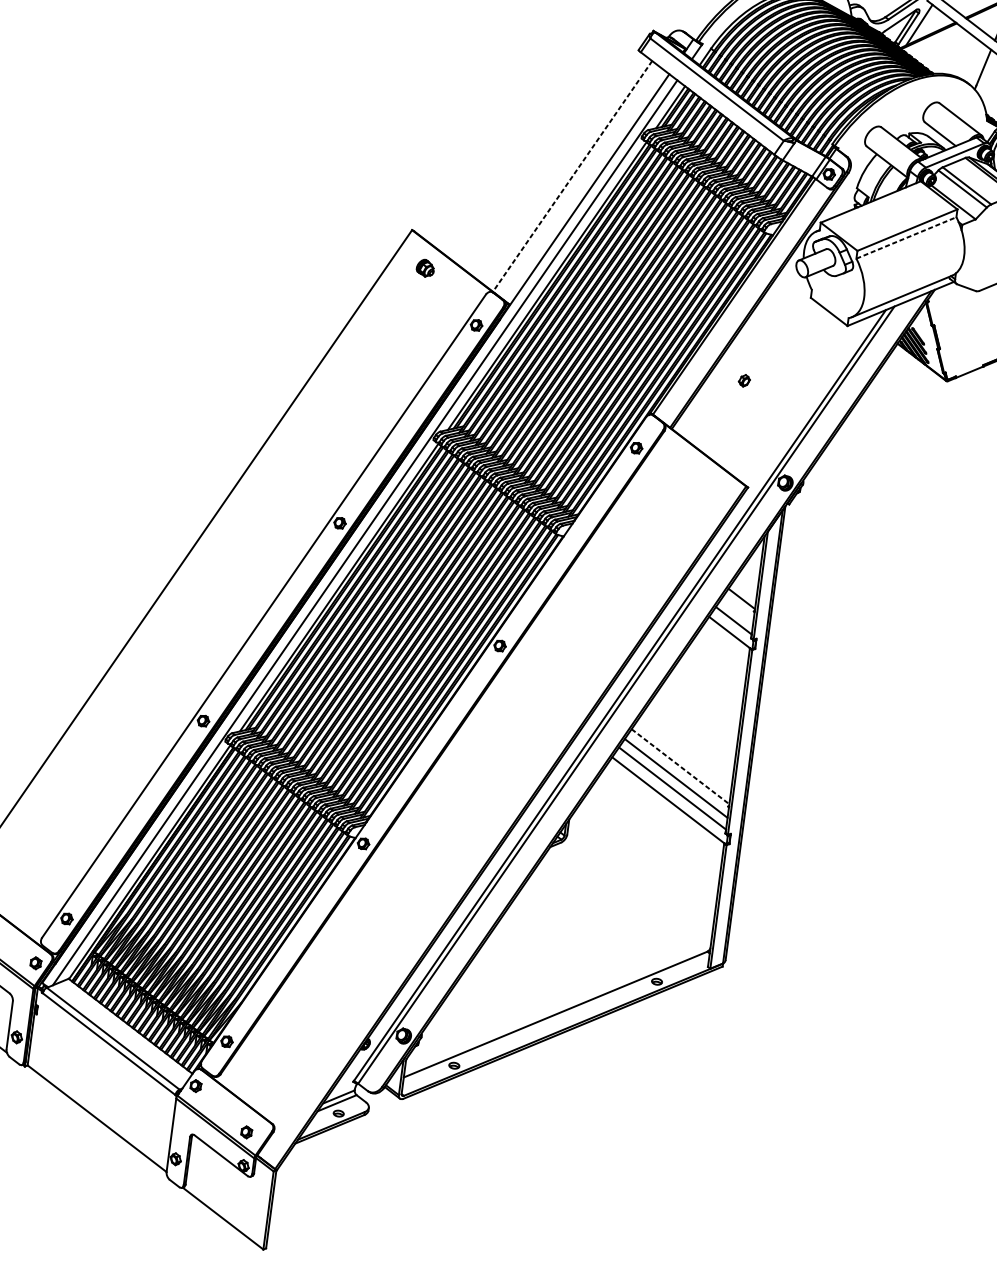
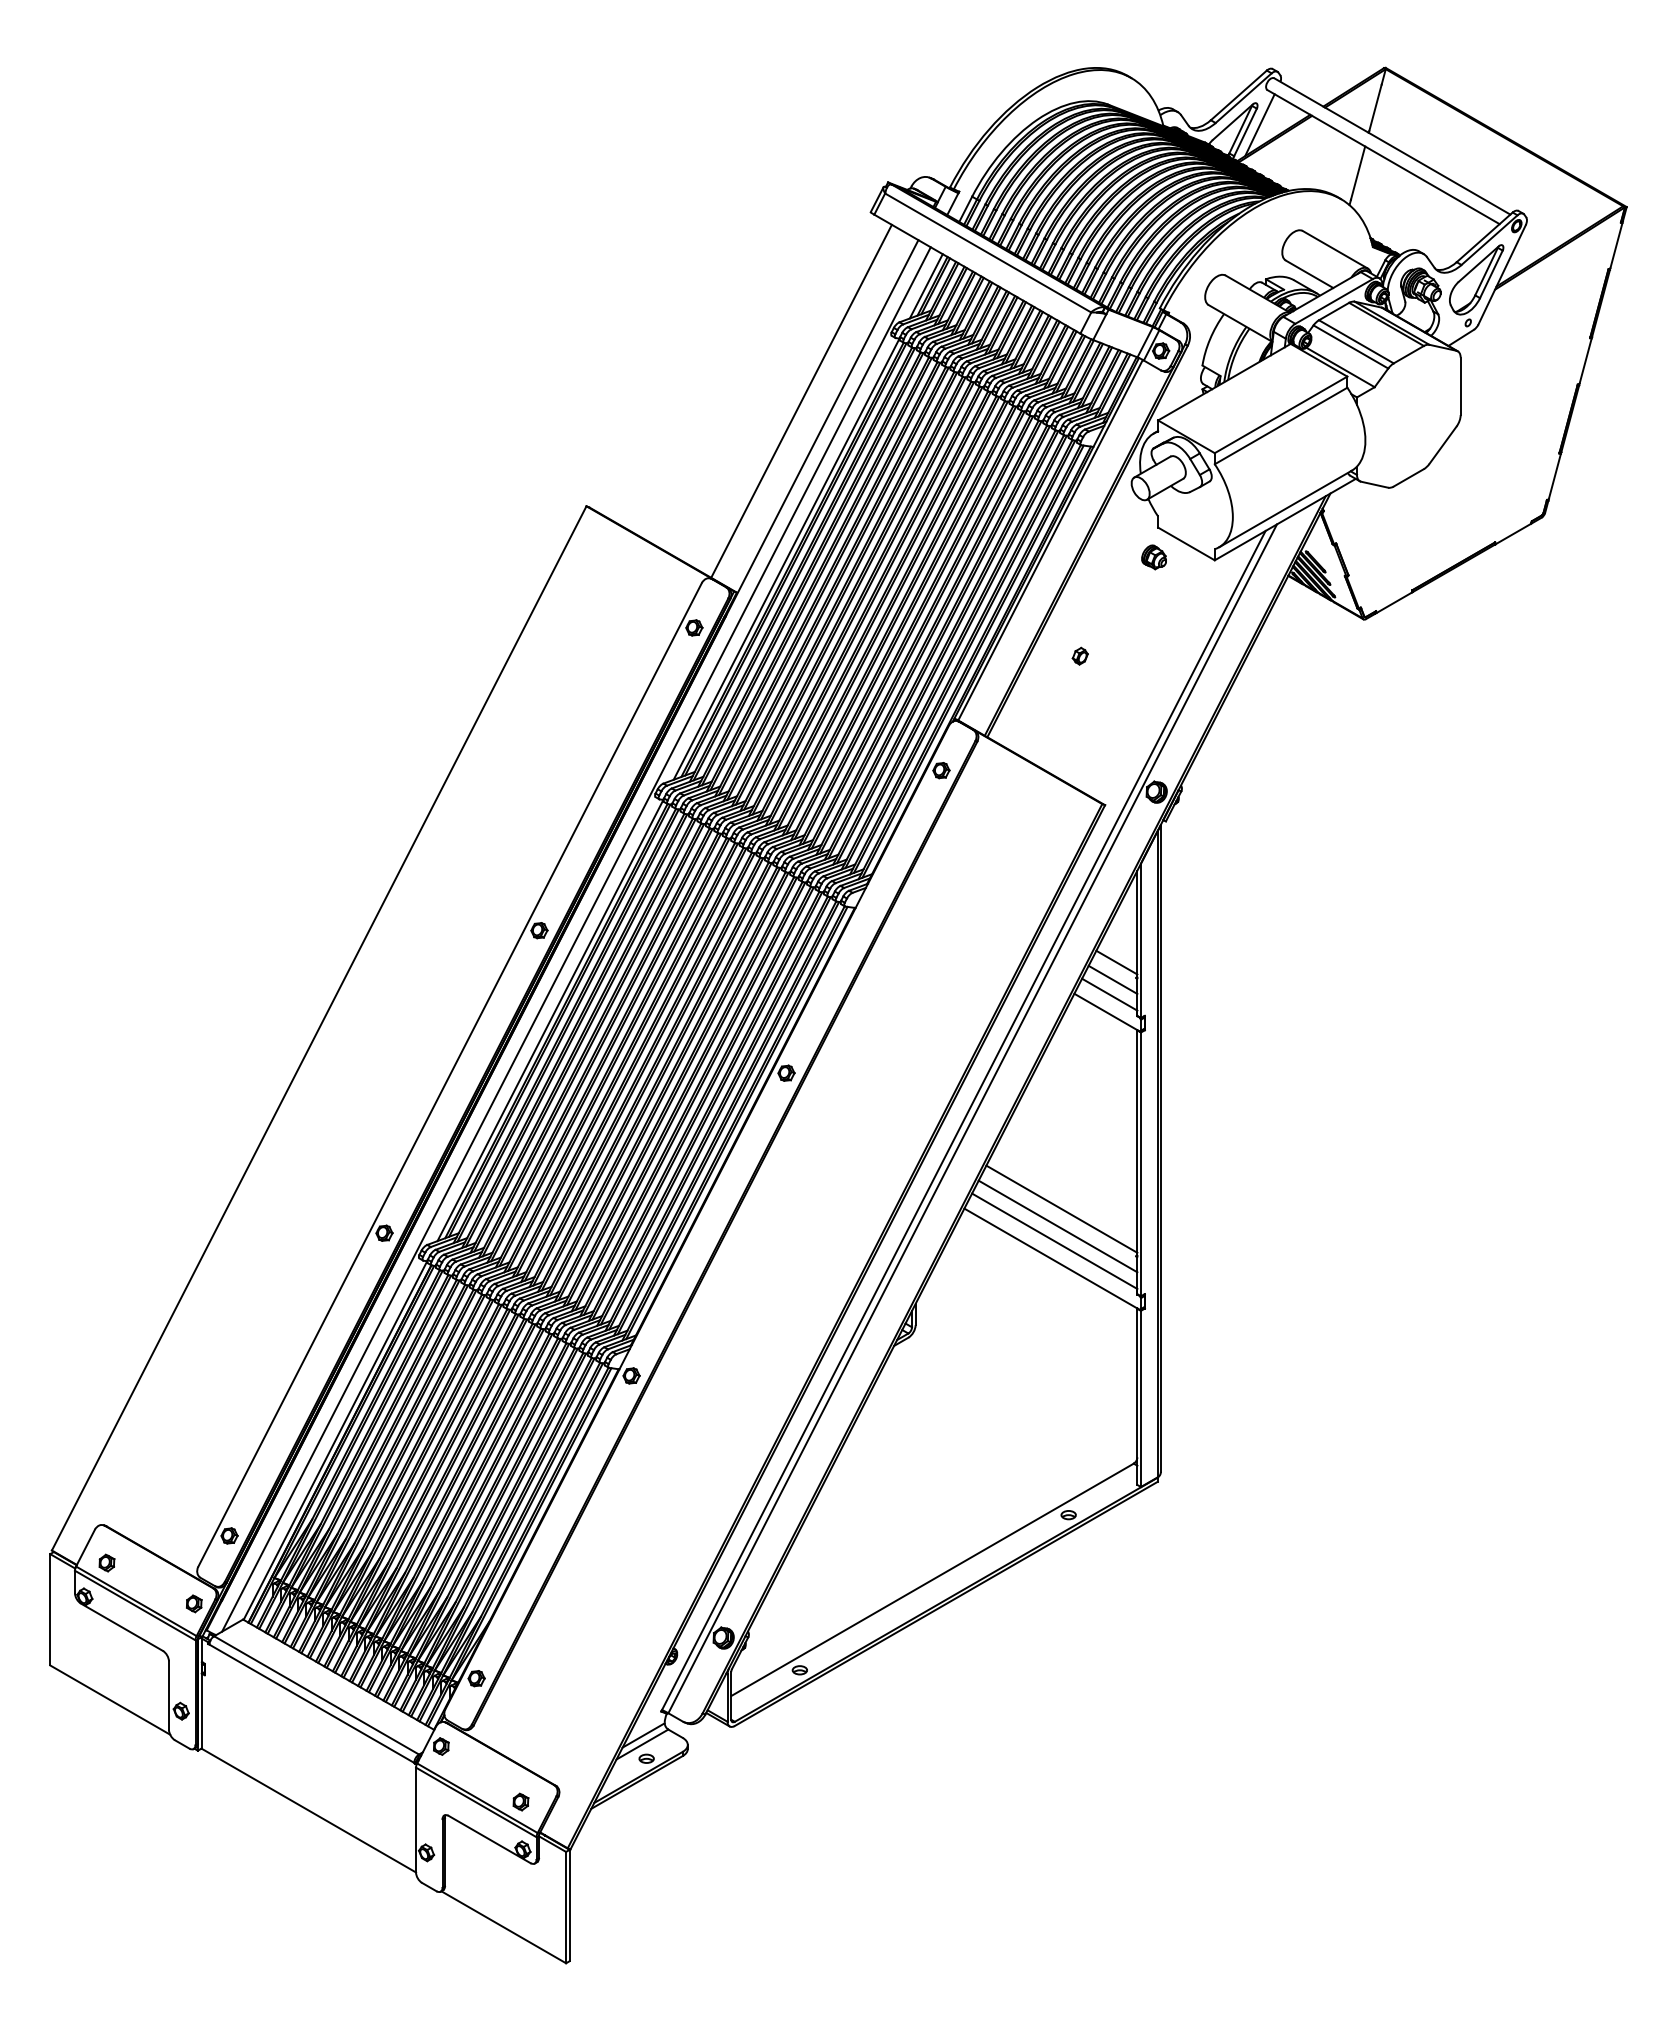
line: (572, 176) -> (801, 401), dashed -> solid
line: (906, 238) -> (1281, 426), dashed -> solid
part: (424, 268) -> (1153, 557), moved
line: (737, 610) -> (1112, 979), added
line: (680, 766) -> (1062, 1209), dashed -> solid

